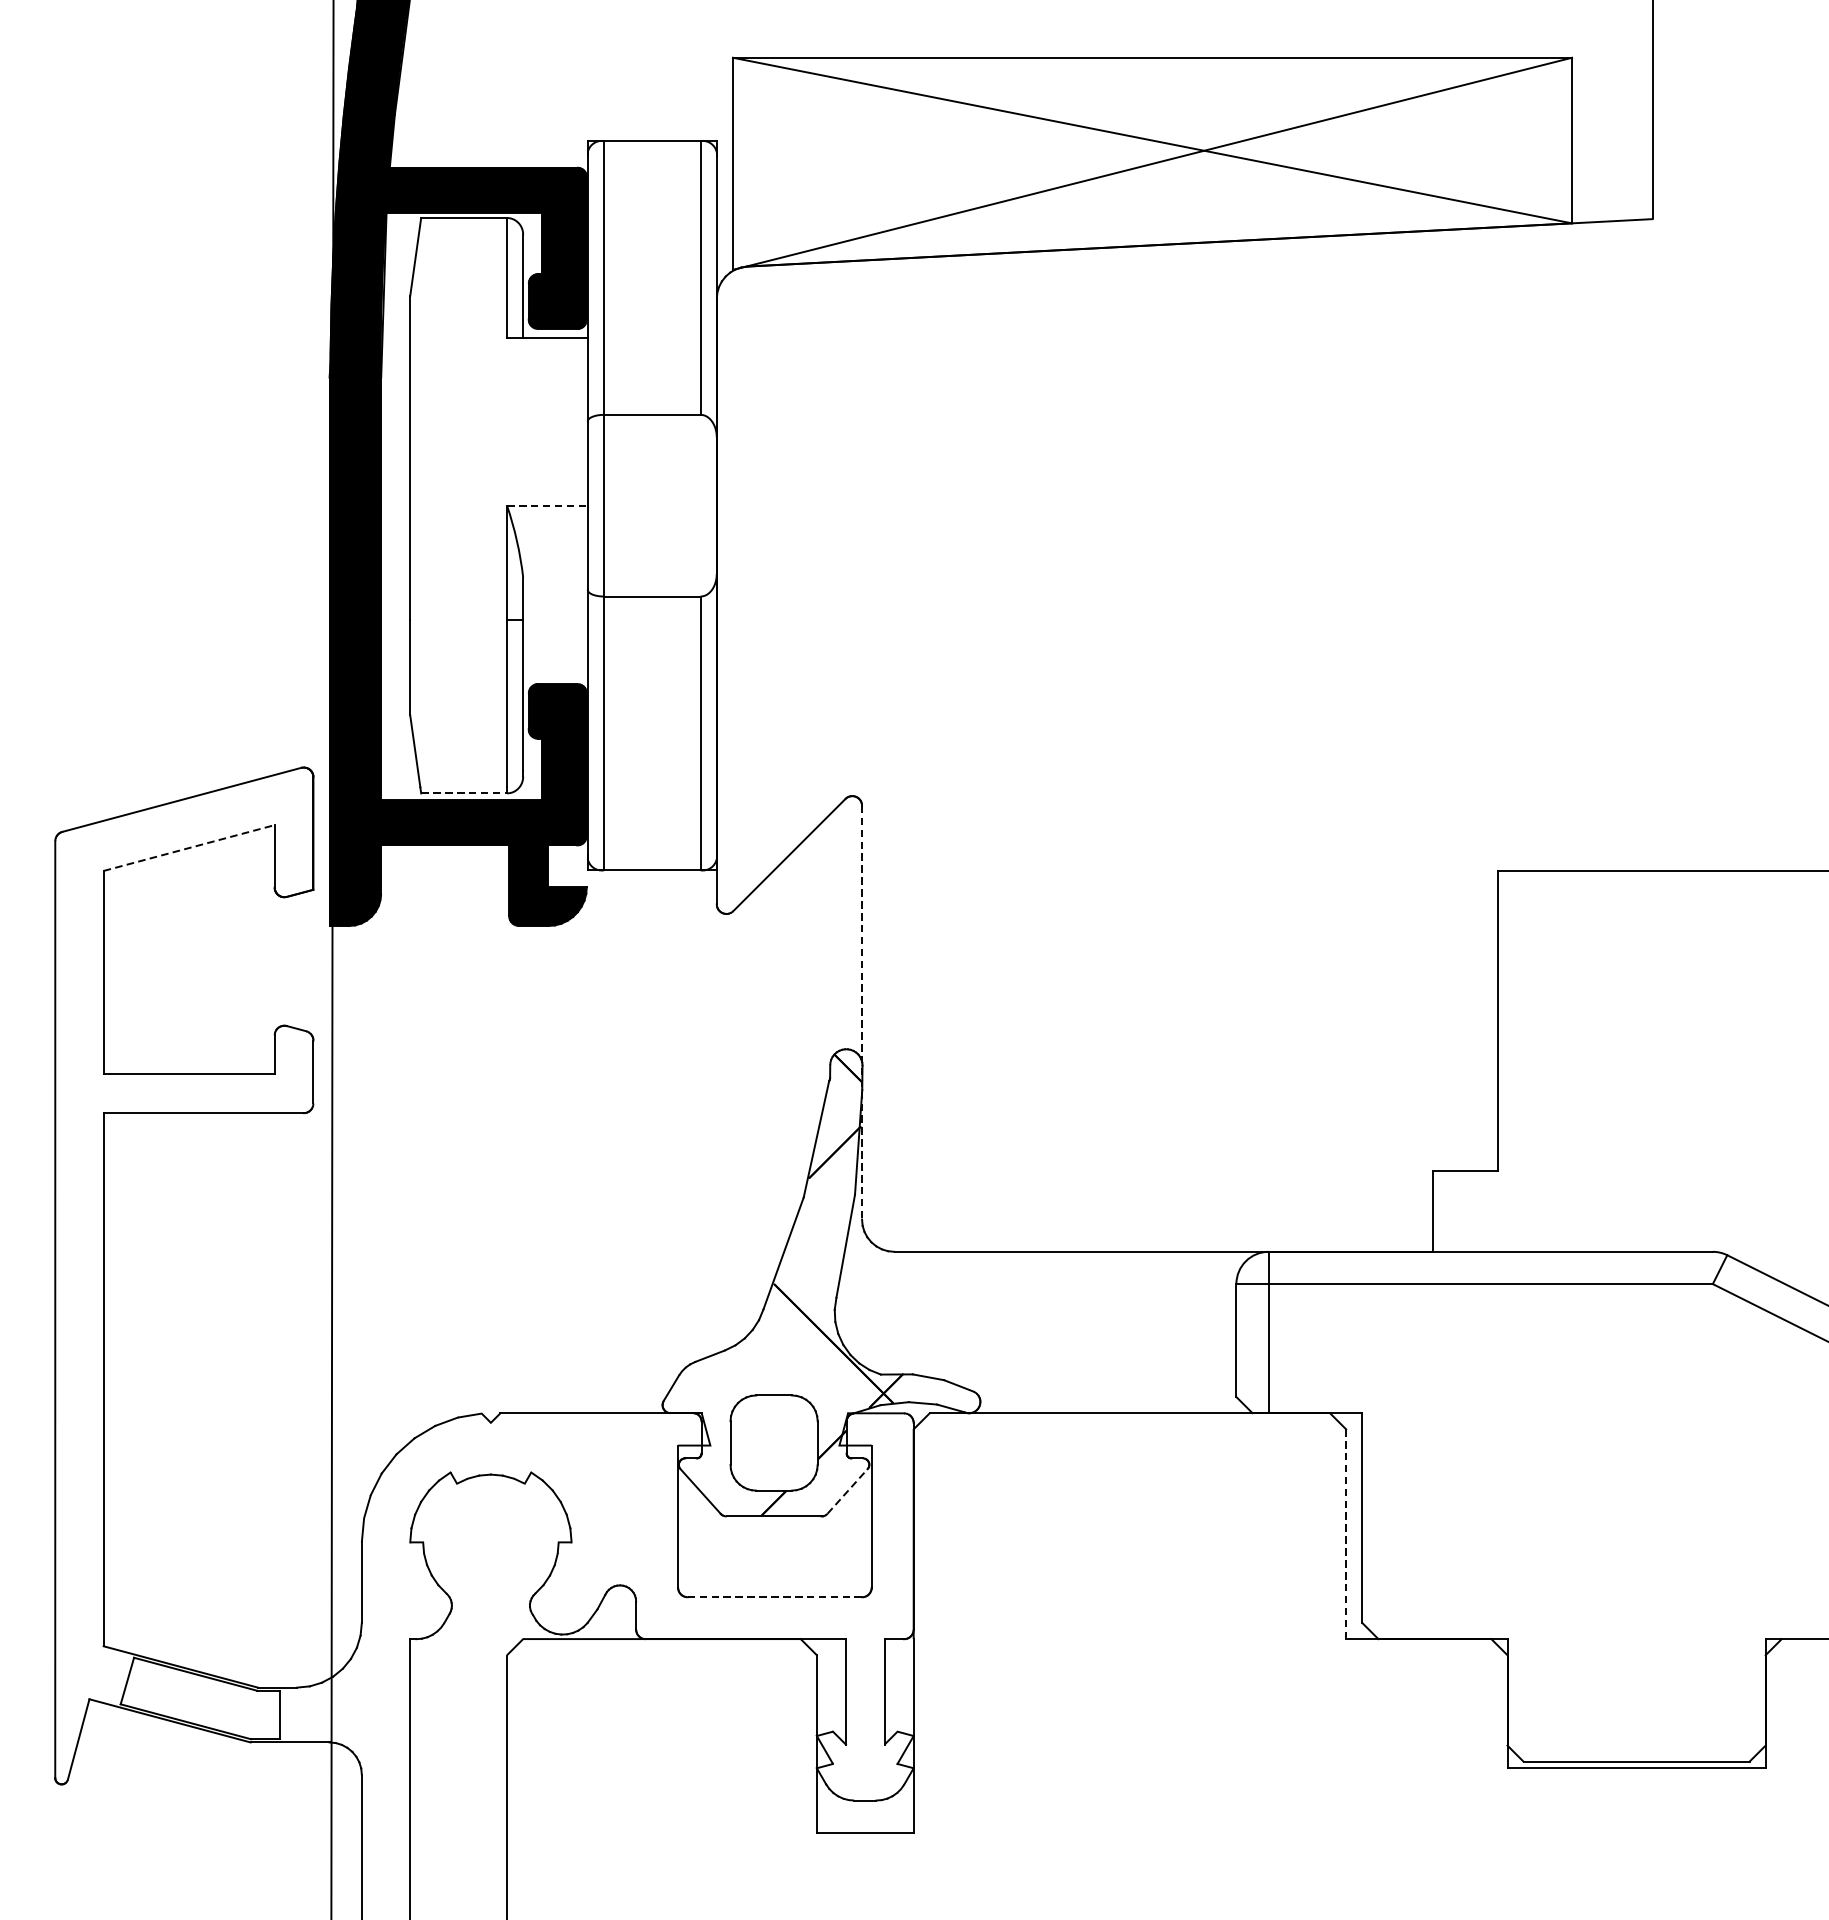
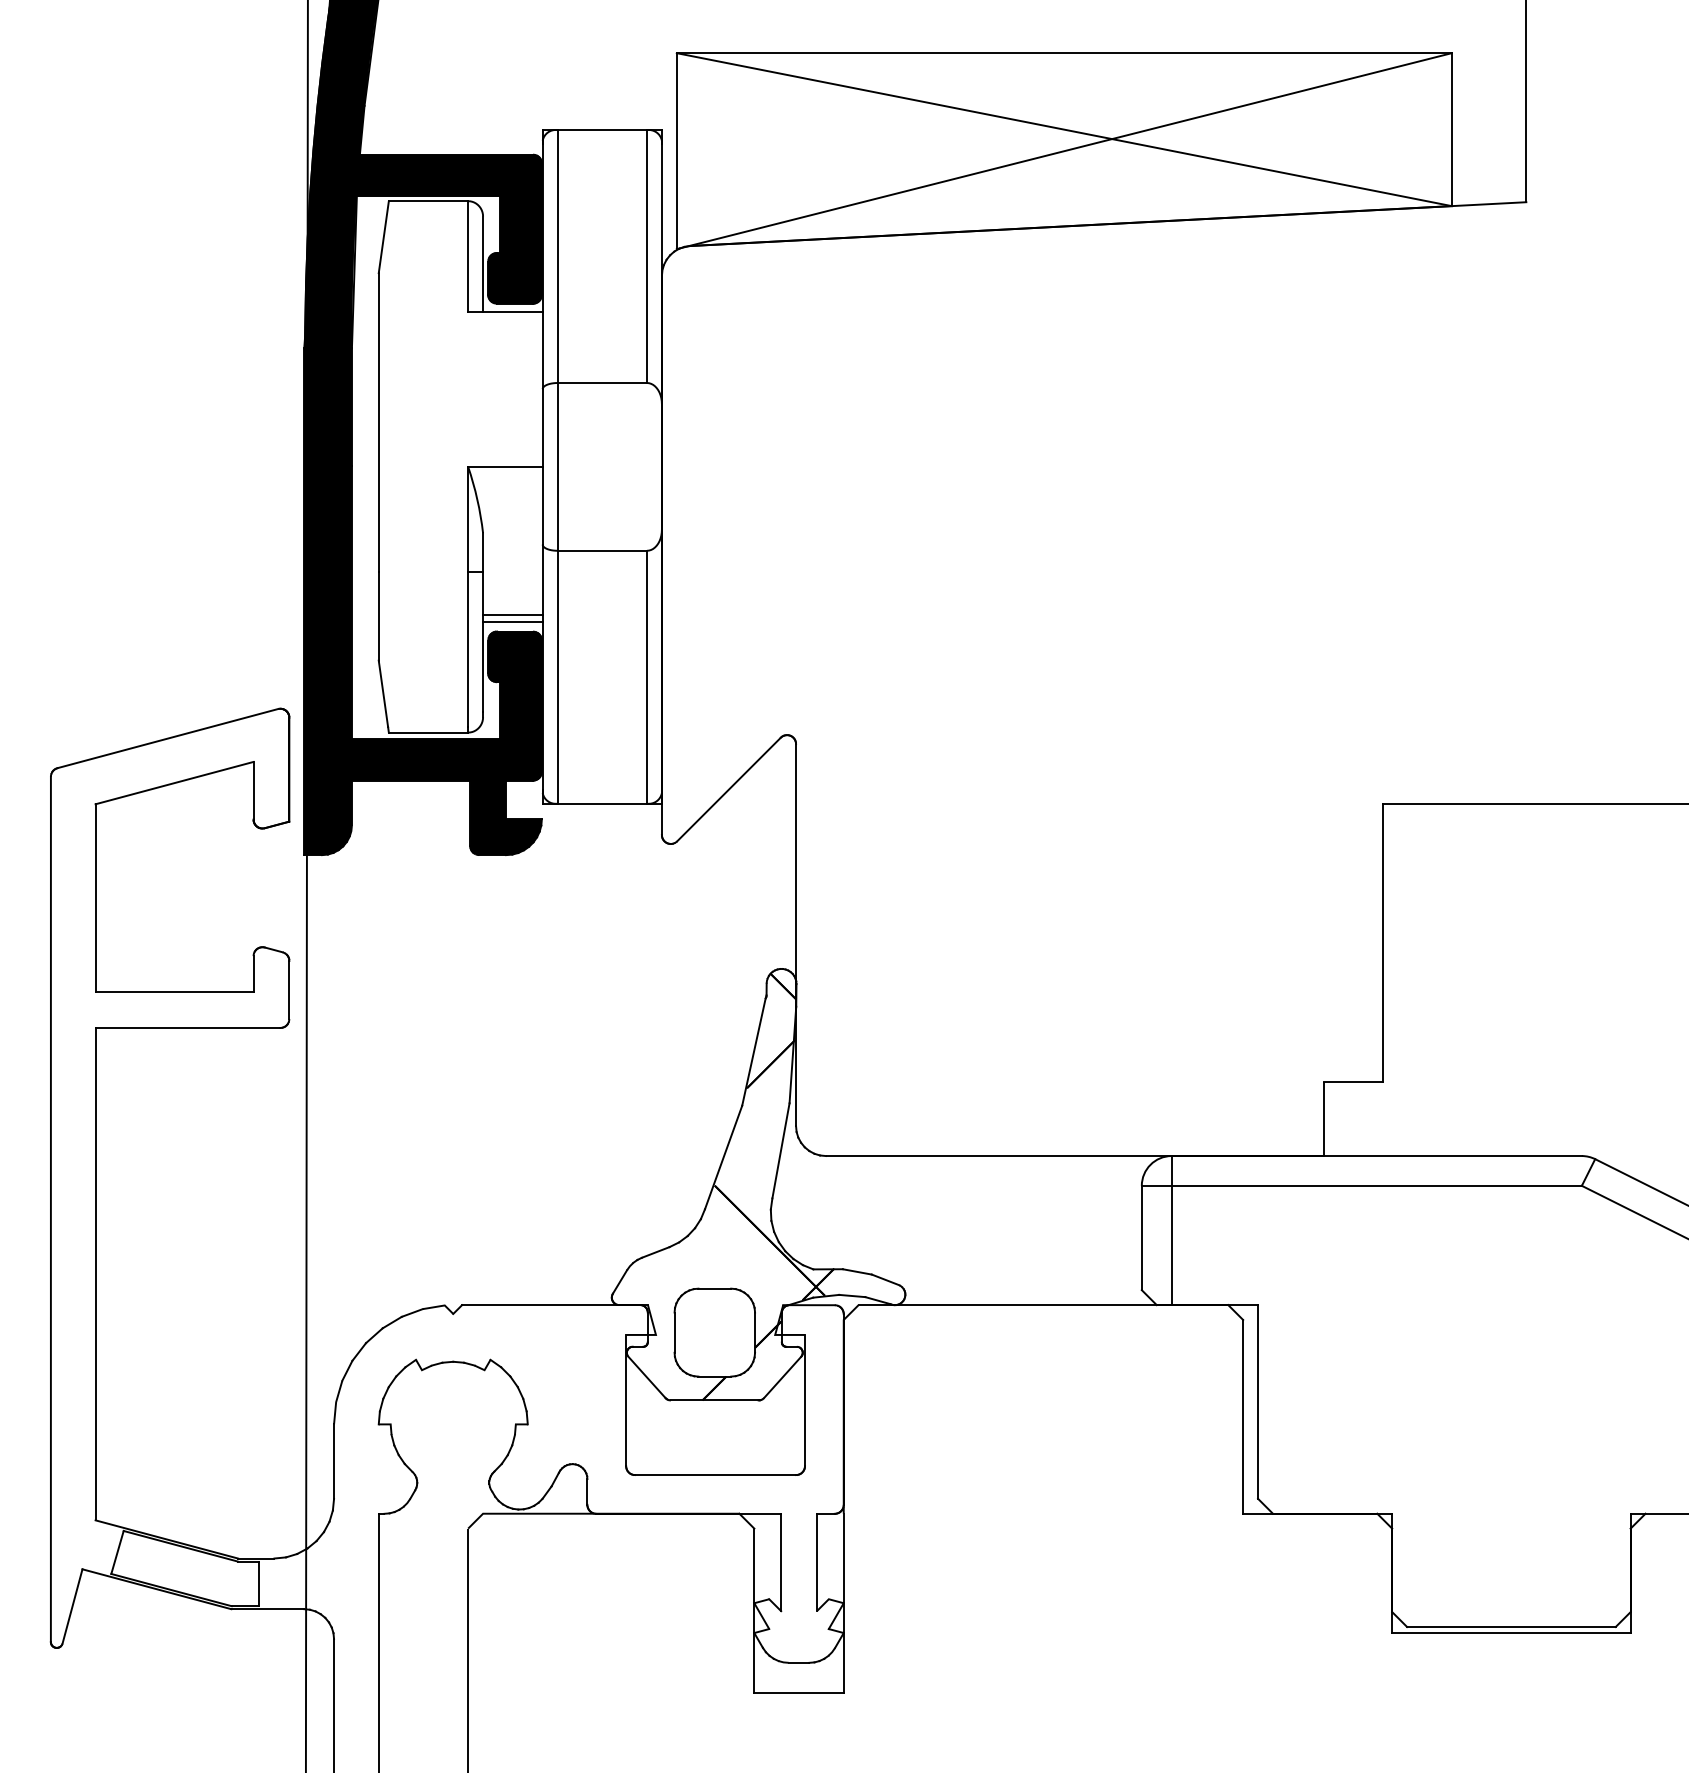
line: (547, 505) -> (505, 466), dashed -> solid
line: (555, 665) -> (512, 614), added
line: (555, 673) -> (512, 621), added
line: (464, 793) -> (428, 732), dashed -> solid
line: (189, 848) -> (174, 783), dashed -> solid
line: (862, 1013) -> (796, 935), dashed -> solid
line: (847, 1491) -> (782, 1377), dashed -> solid
line: (1346, 1533) -> (1243, 1416), dashed -> solid
line: (774, 1597) -> (715, 1475), dashed -> solid

